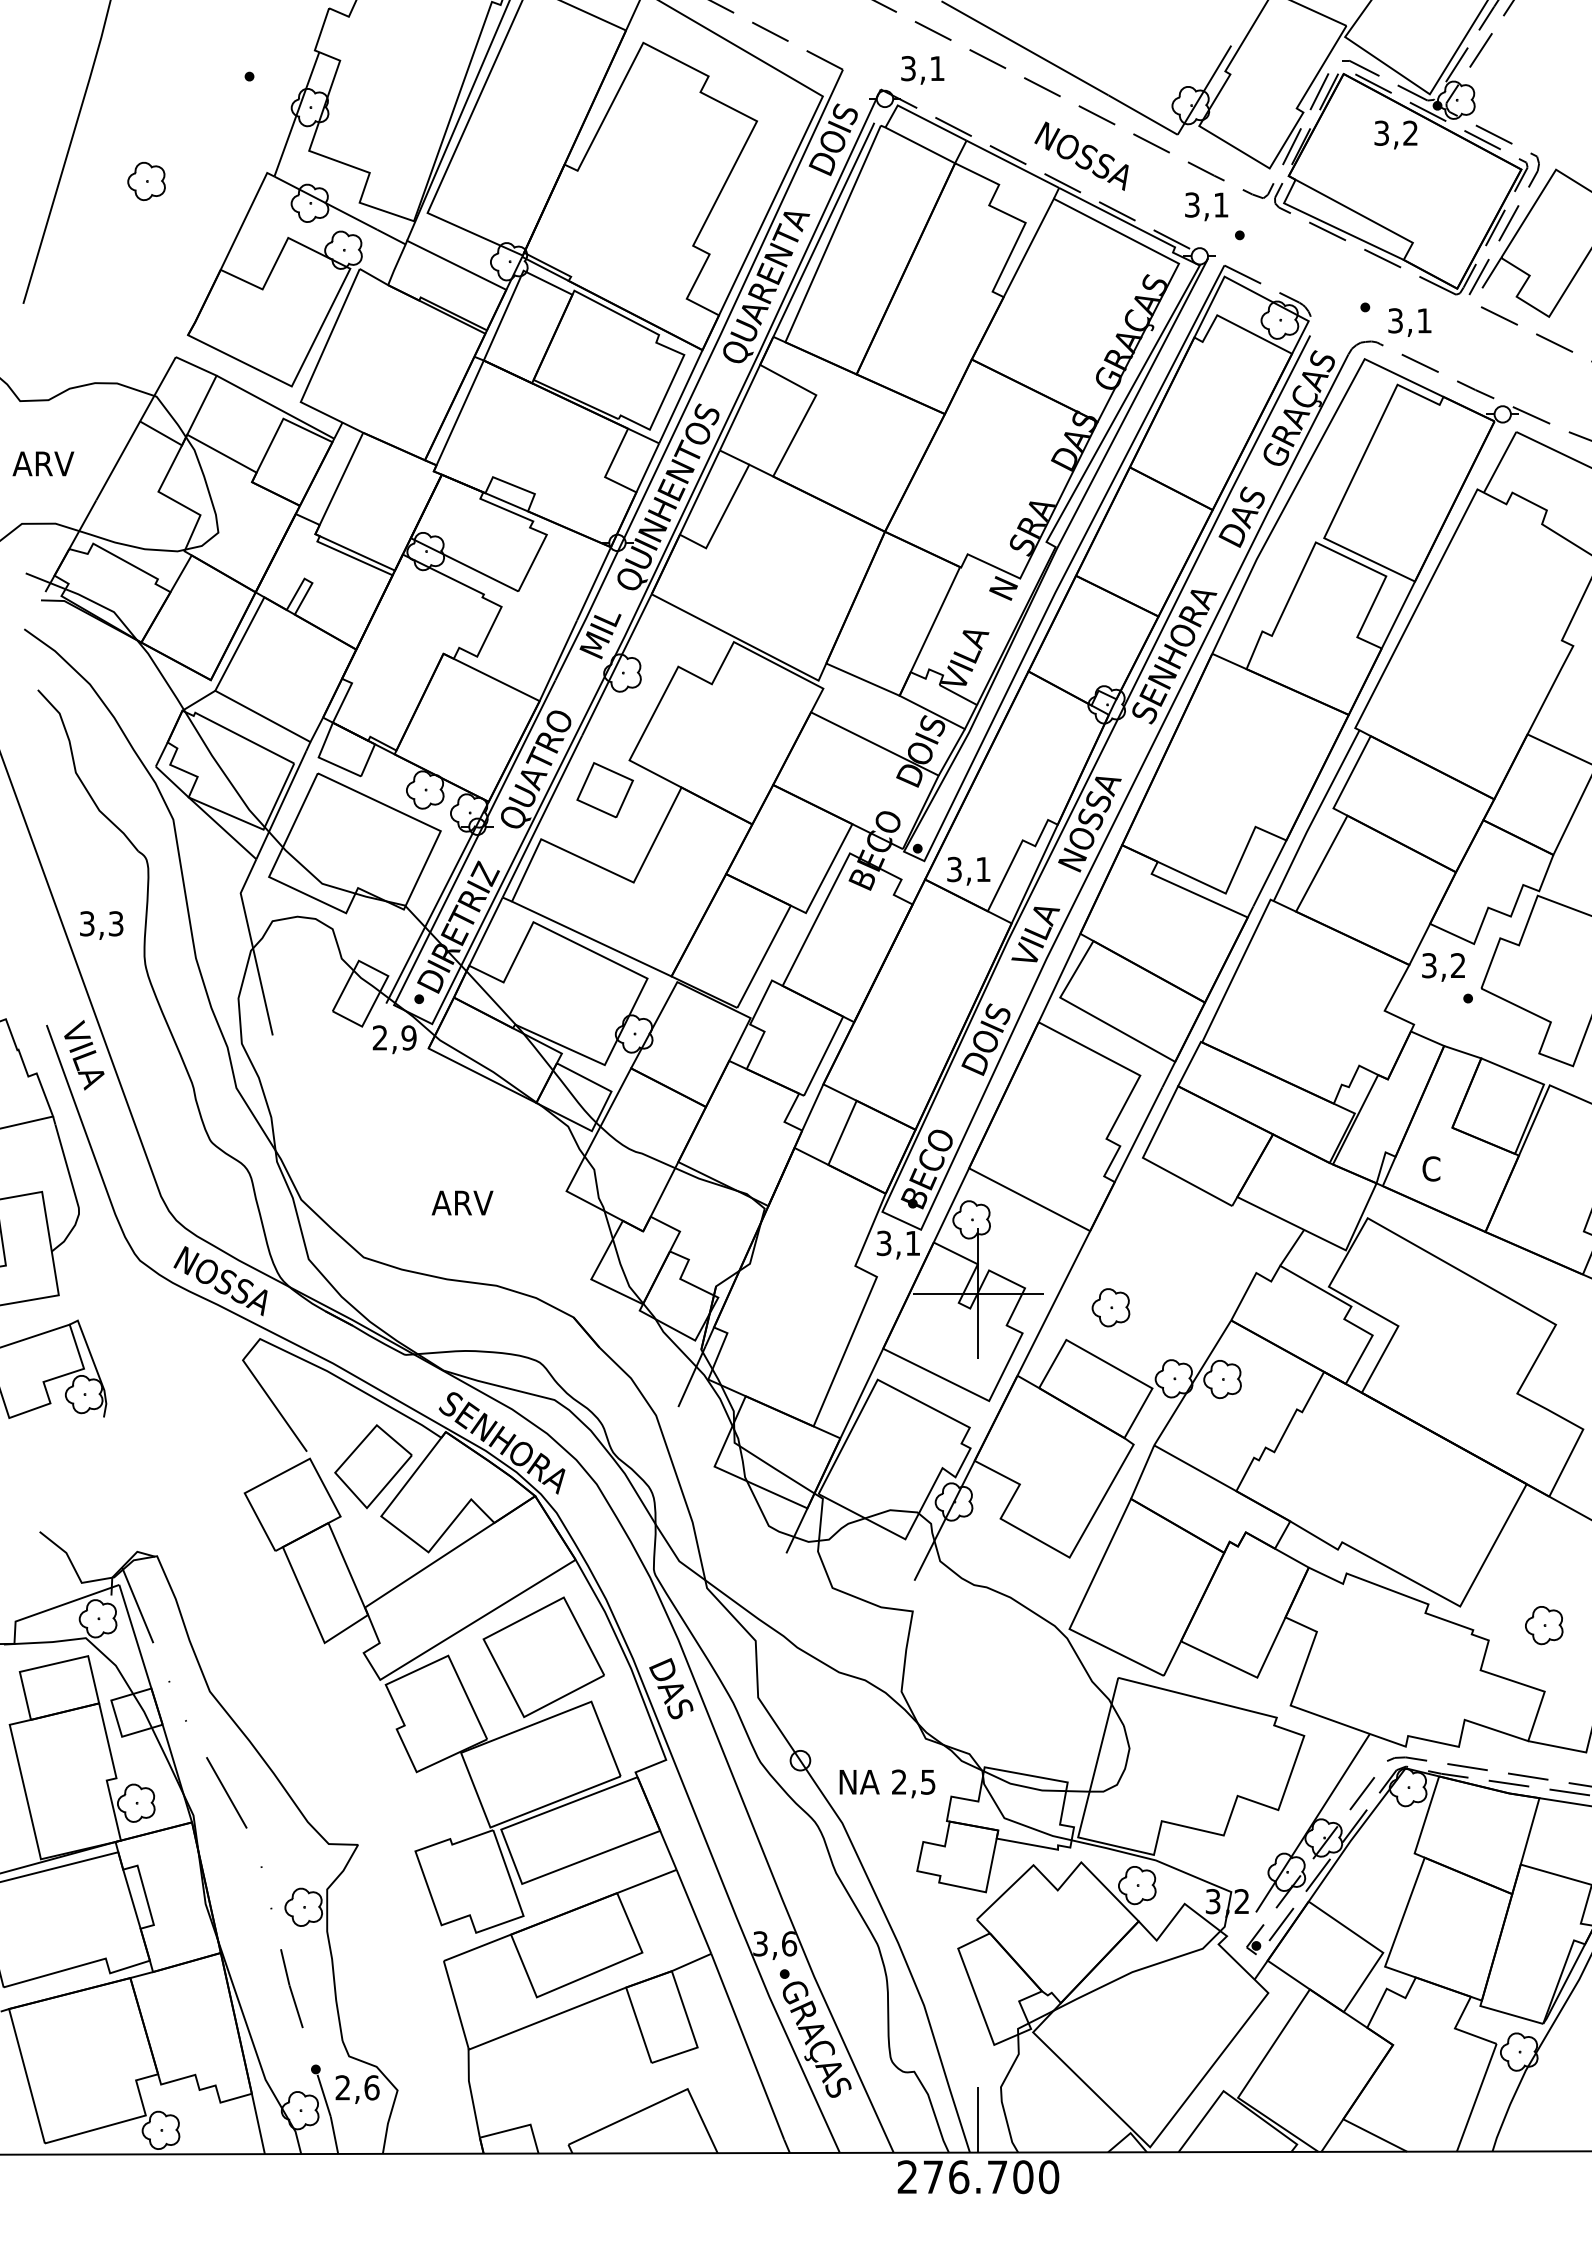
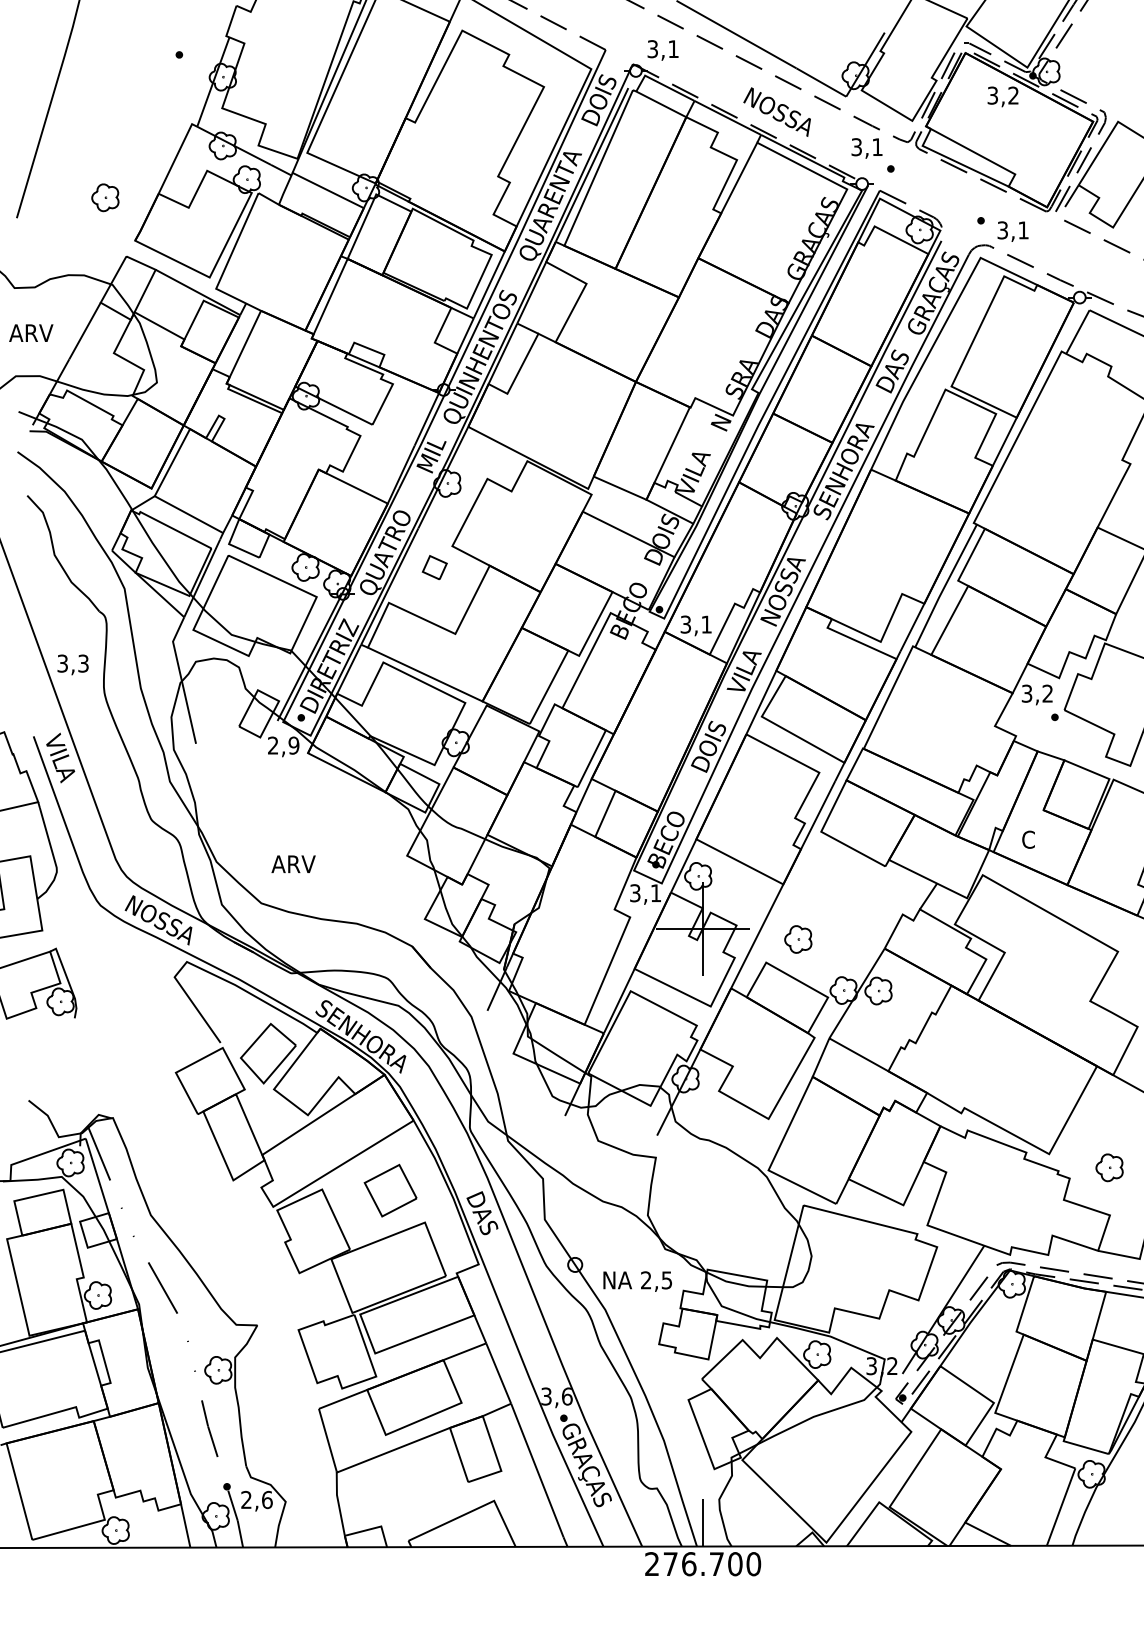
part: (146, 181) -> (105, 197), moved
part: (604, 790) -> (434, 567), size x0.6
text: (462, 1202) -> (293, 863), moved
part: (543, 1657) -> (390, 1190), size x0.6

